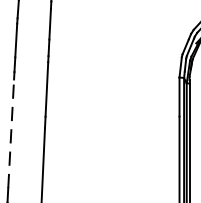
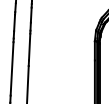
line: (11, 133) -> (12, 68), dashed -> solid

